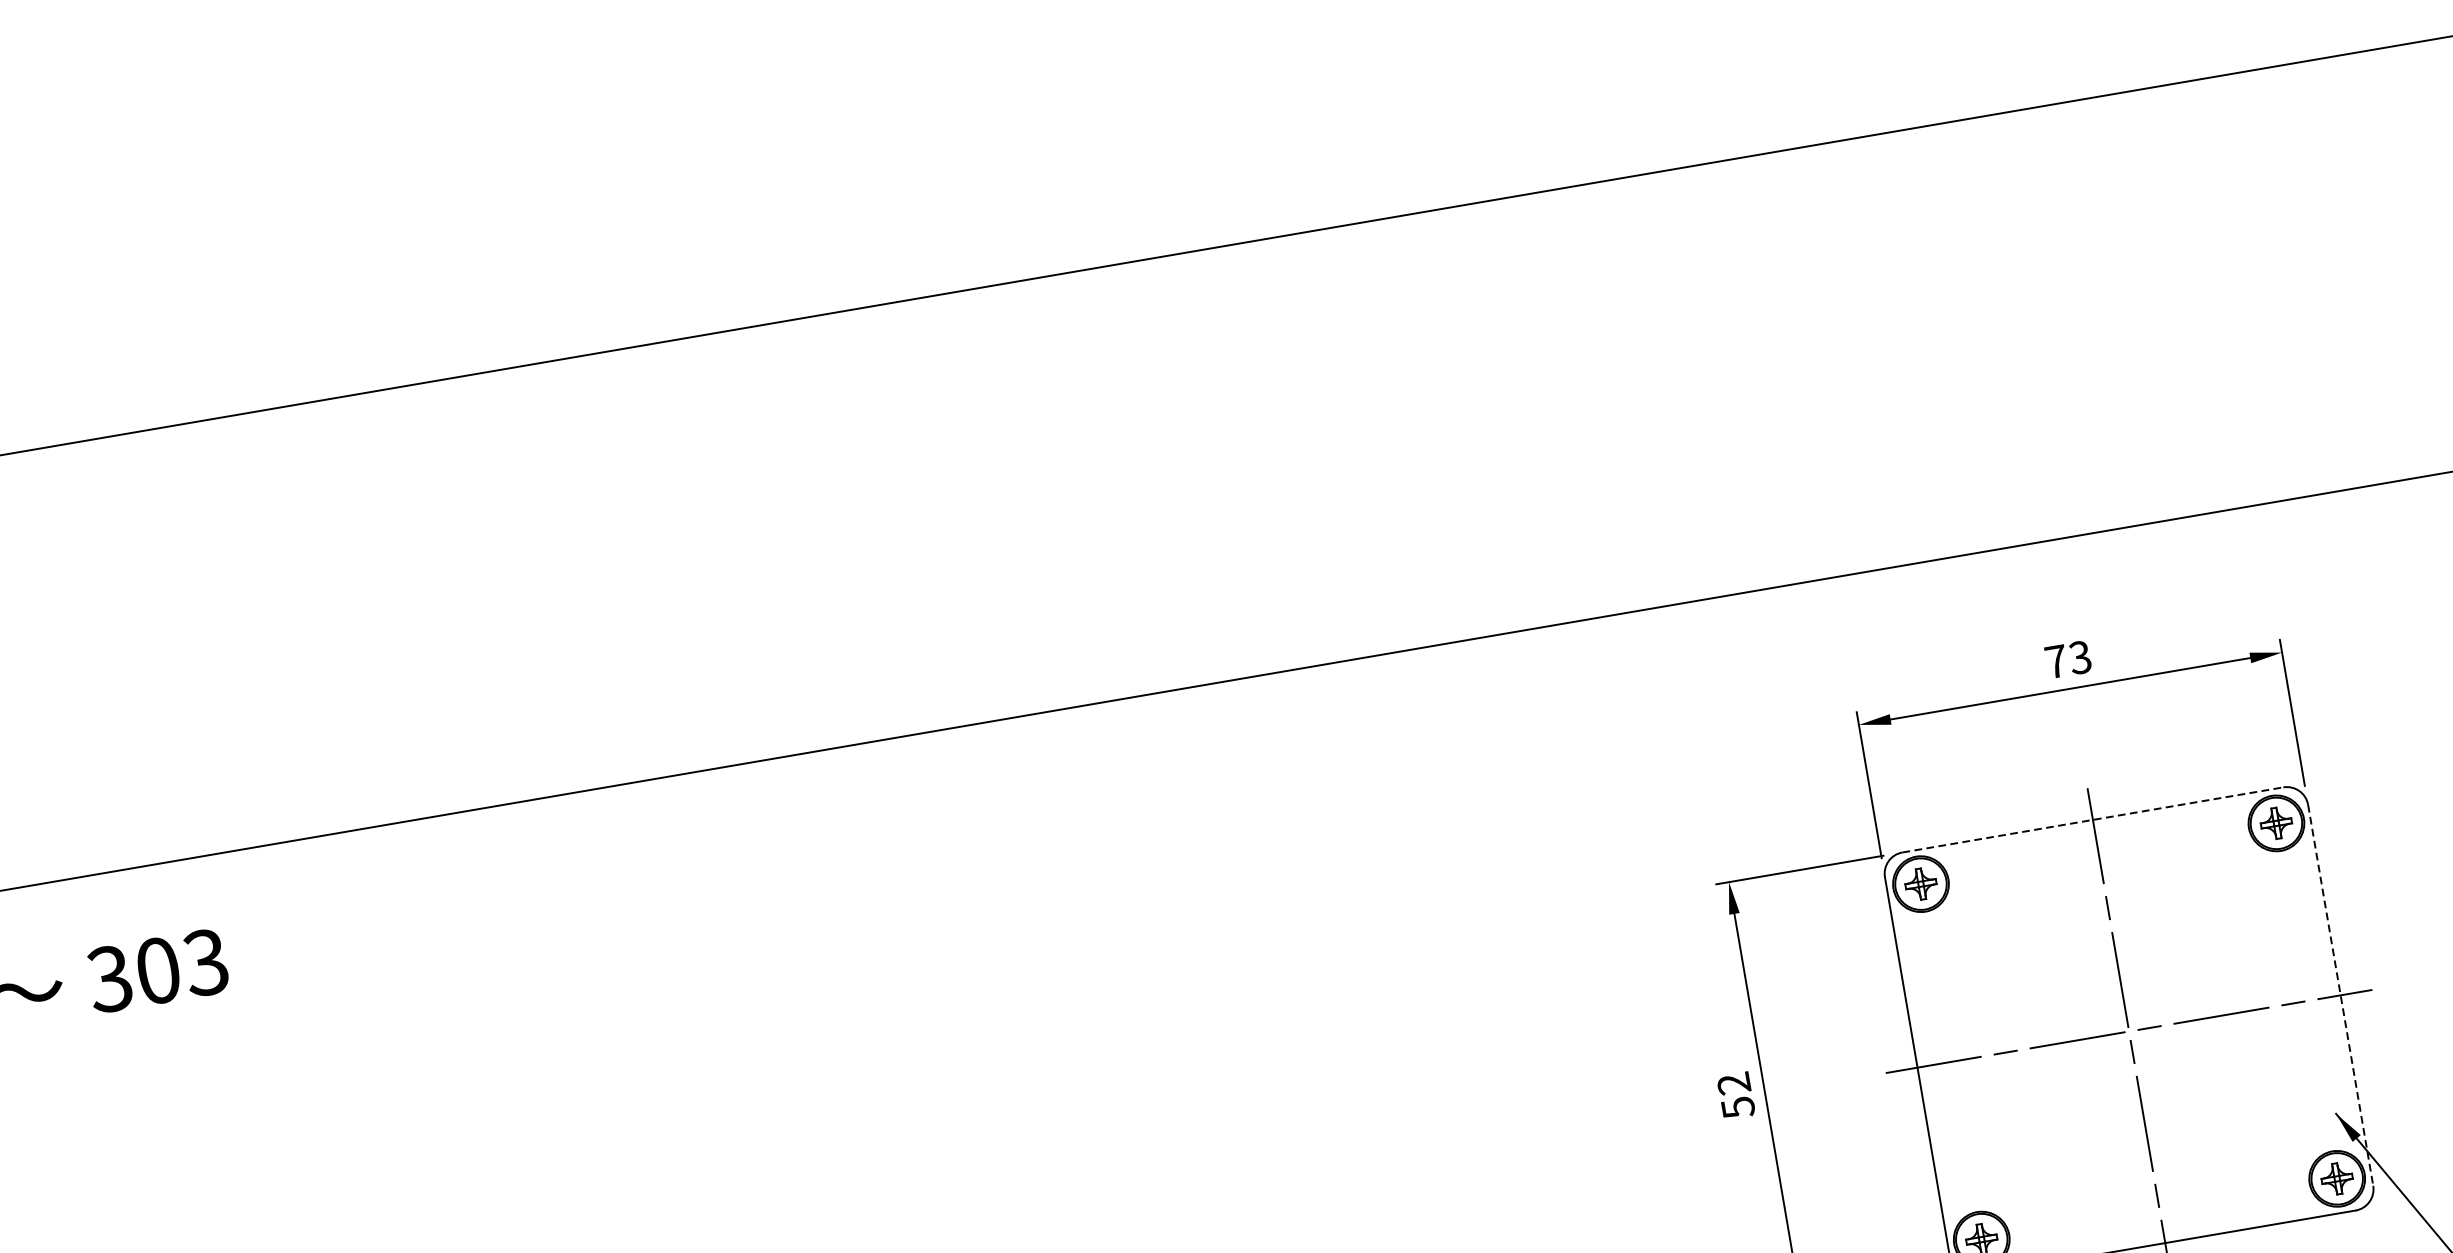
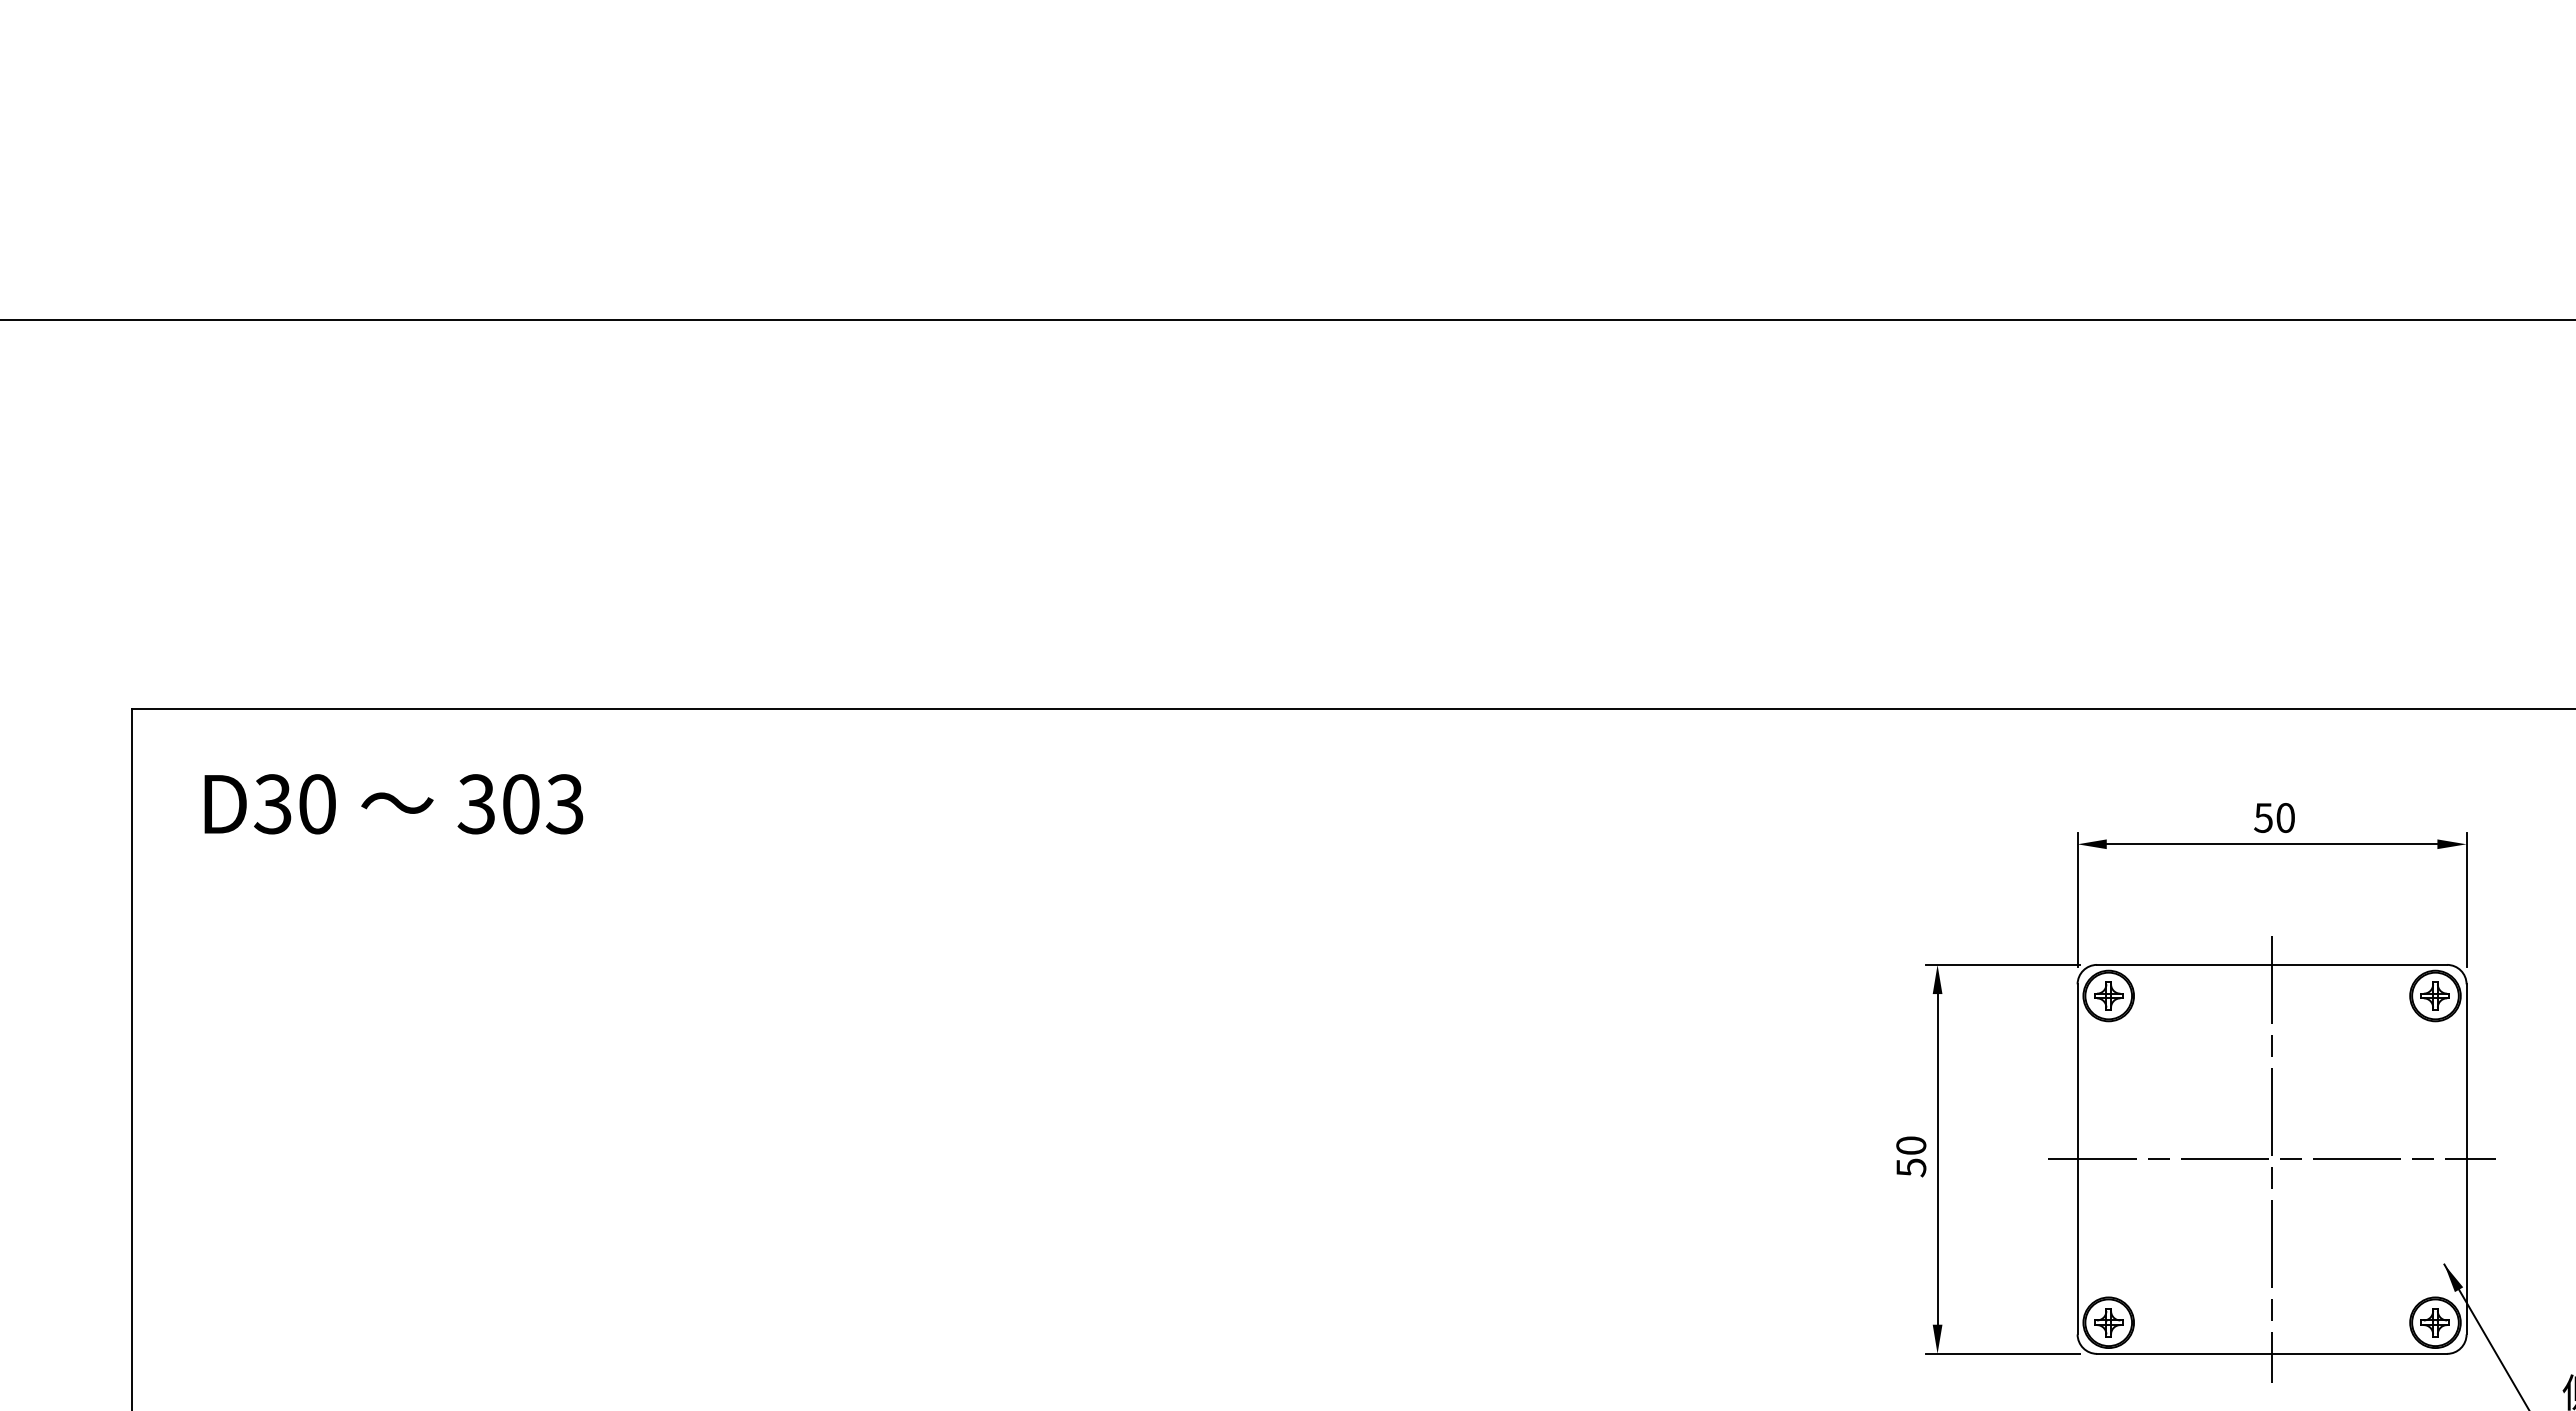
text: (2068, 659) -> (2274, 817), 73 -> 50
line: (2093, 819) -> (2272, 964), dashed -> solid
line: (2340, 995) -> (2466, 1159), dashed -> solid
text: (1734, 1083) -> (1911, 1145), 52 -> 50

